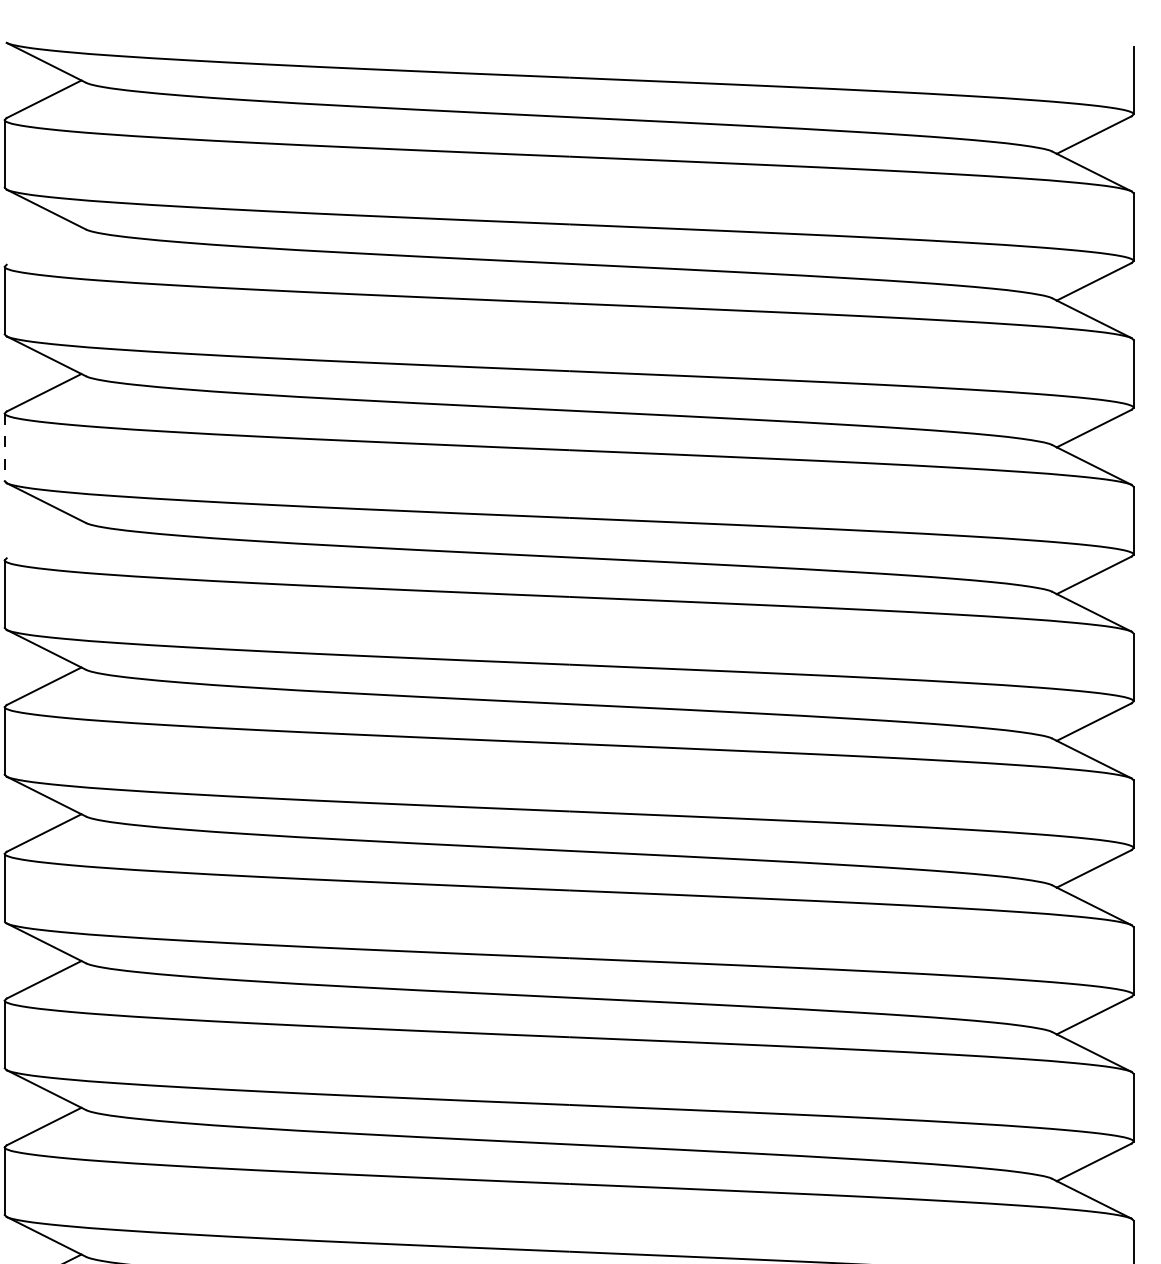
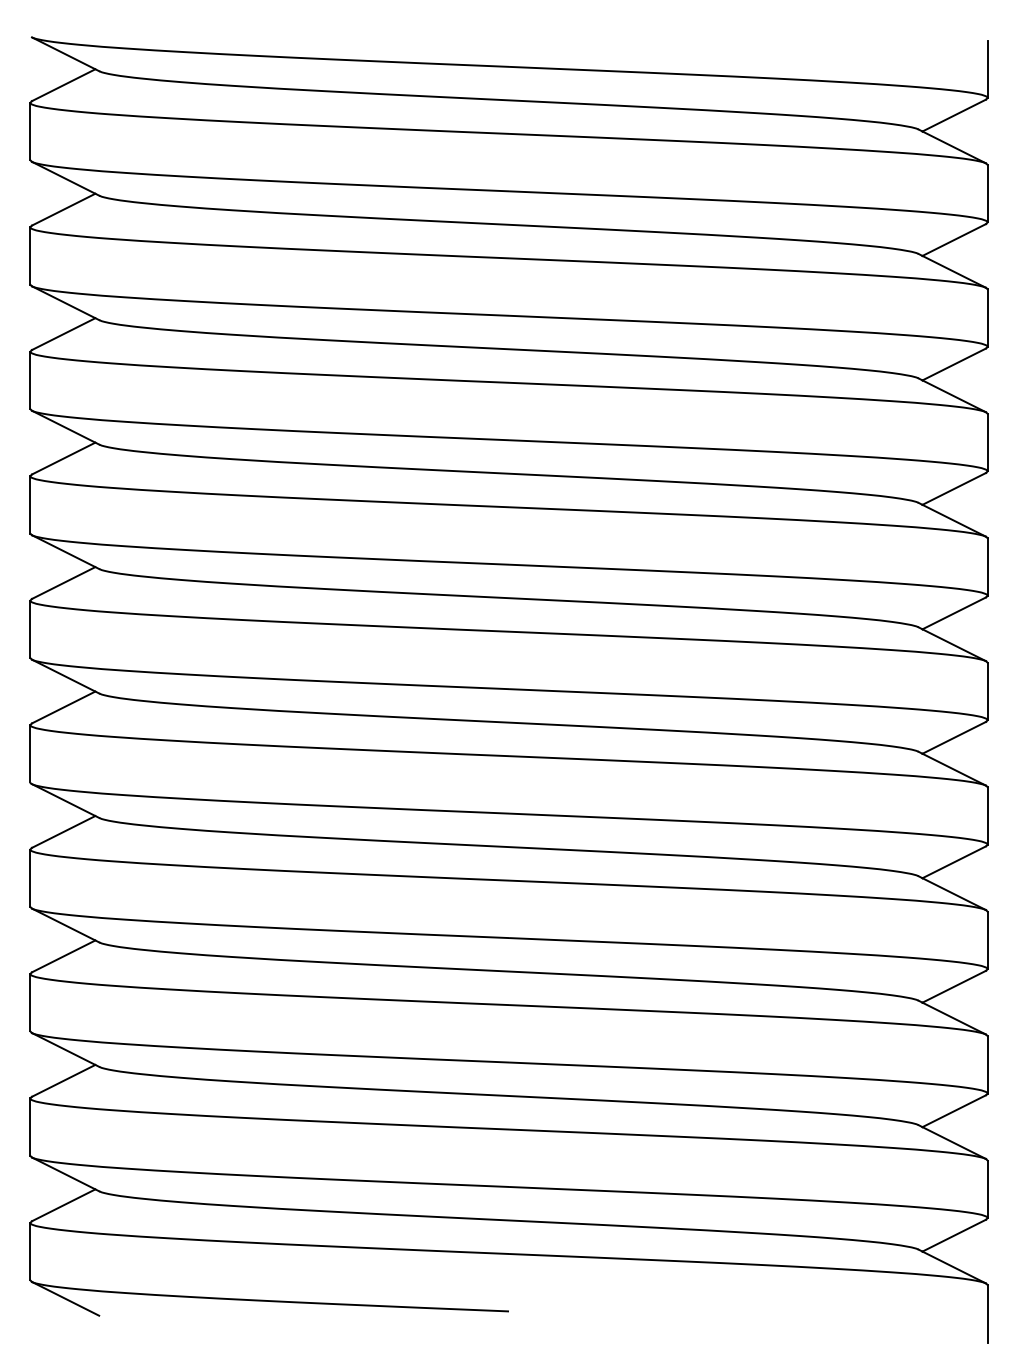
line: (43, 245) -> (63, 209), added
line: (4, 447) -> (30, 380), dashed -> solid
line: (43, 539) -> (63, 458), added

